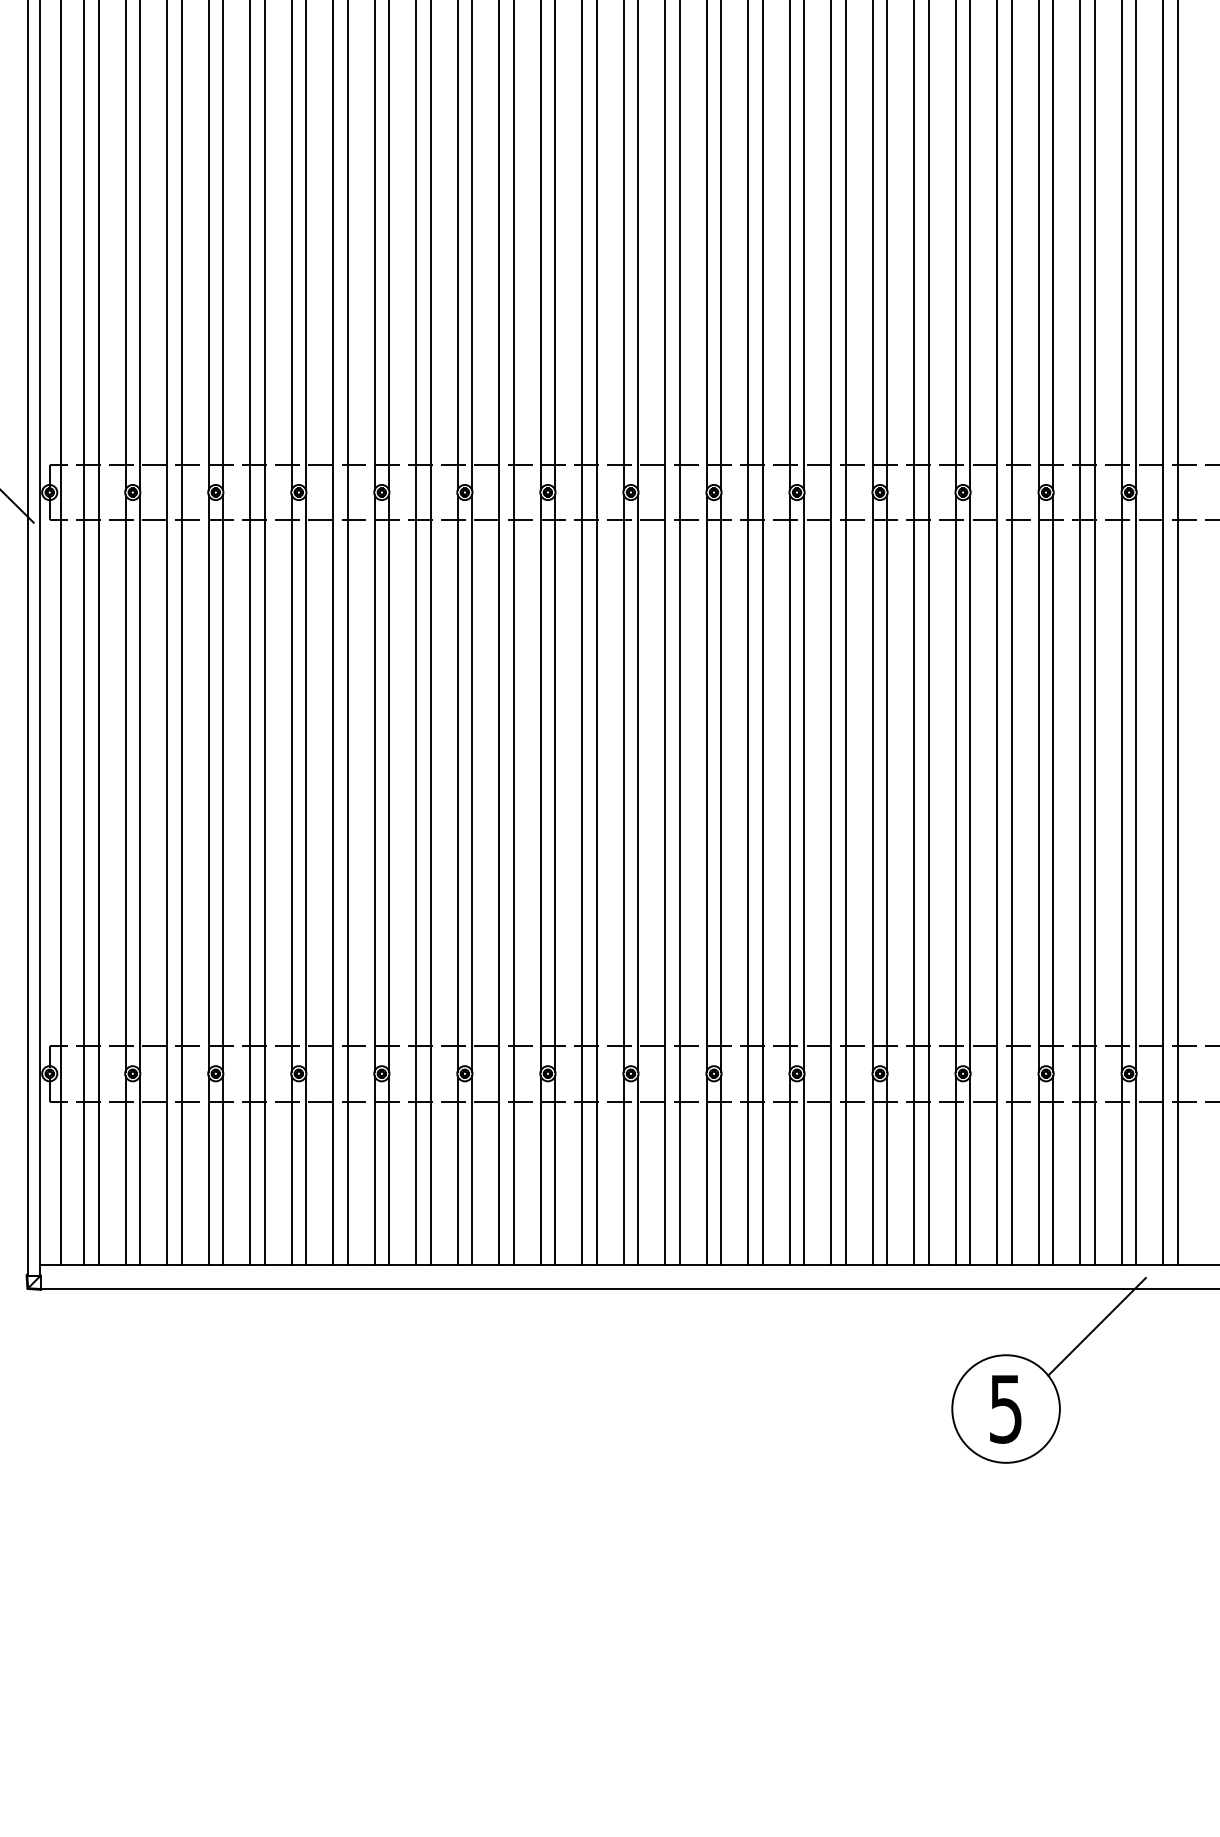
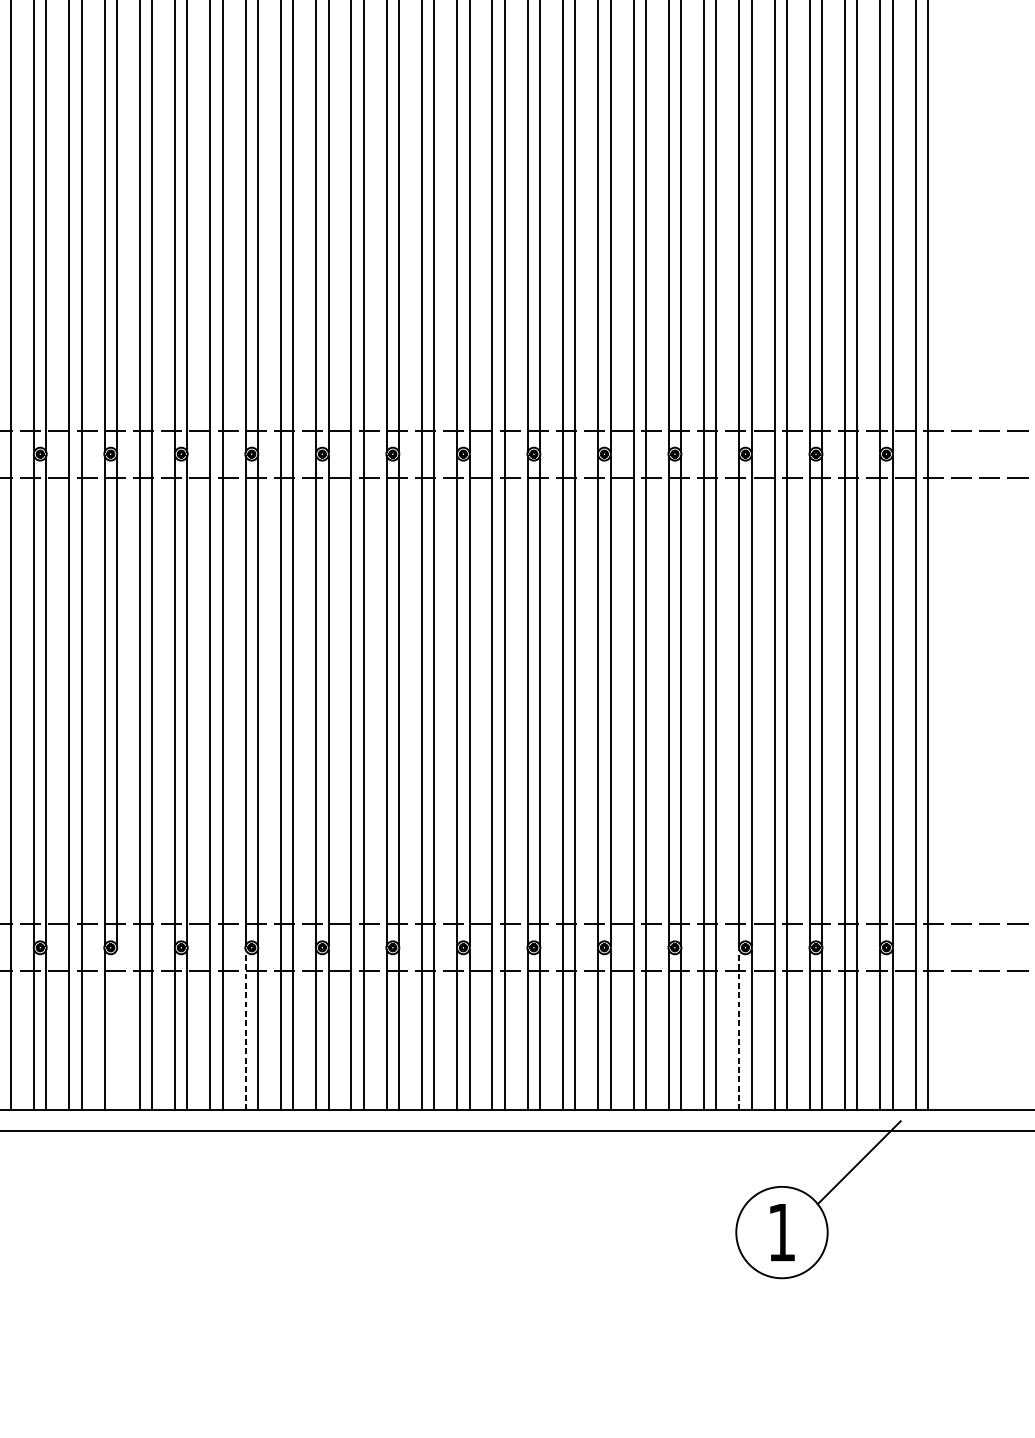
line: (223, 1170) -> (117, 1029), removed
line: (374, 1170) -> (245, 1029), solid -> dashed
line: (955, 1170) -> (739, 1029), solid -> dashed
text: (1005, 1409) -> (781, 1232), 5 -> 1

